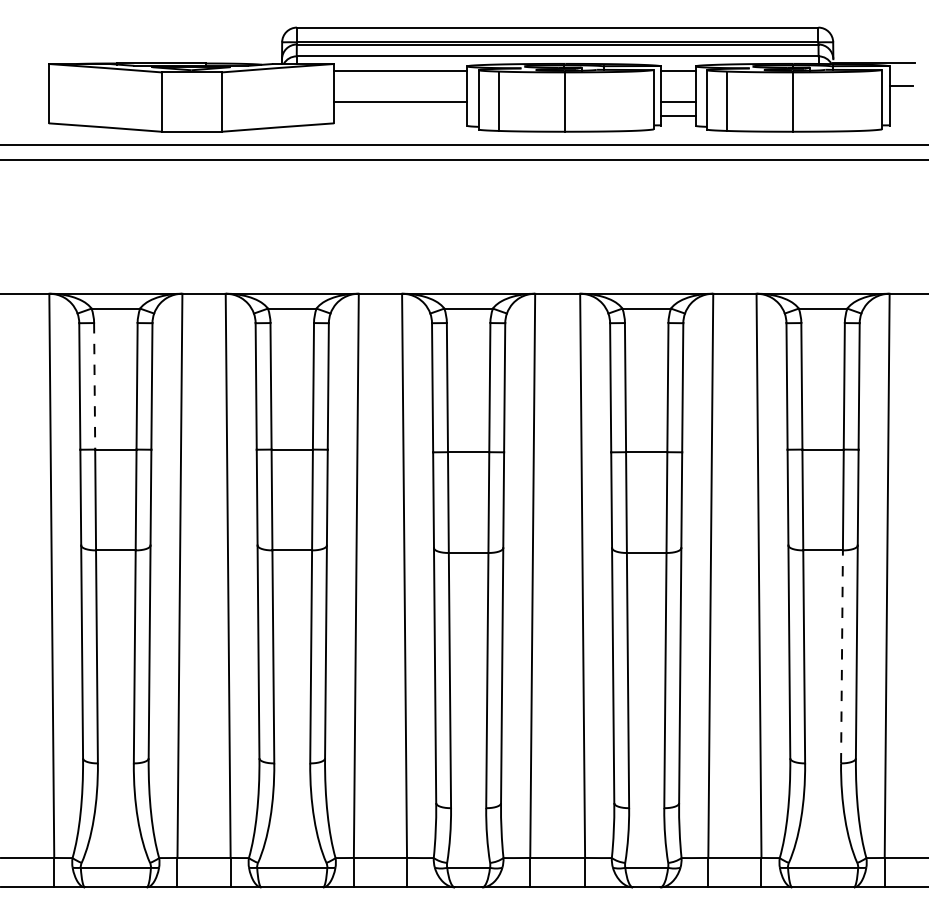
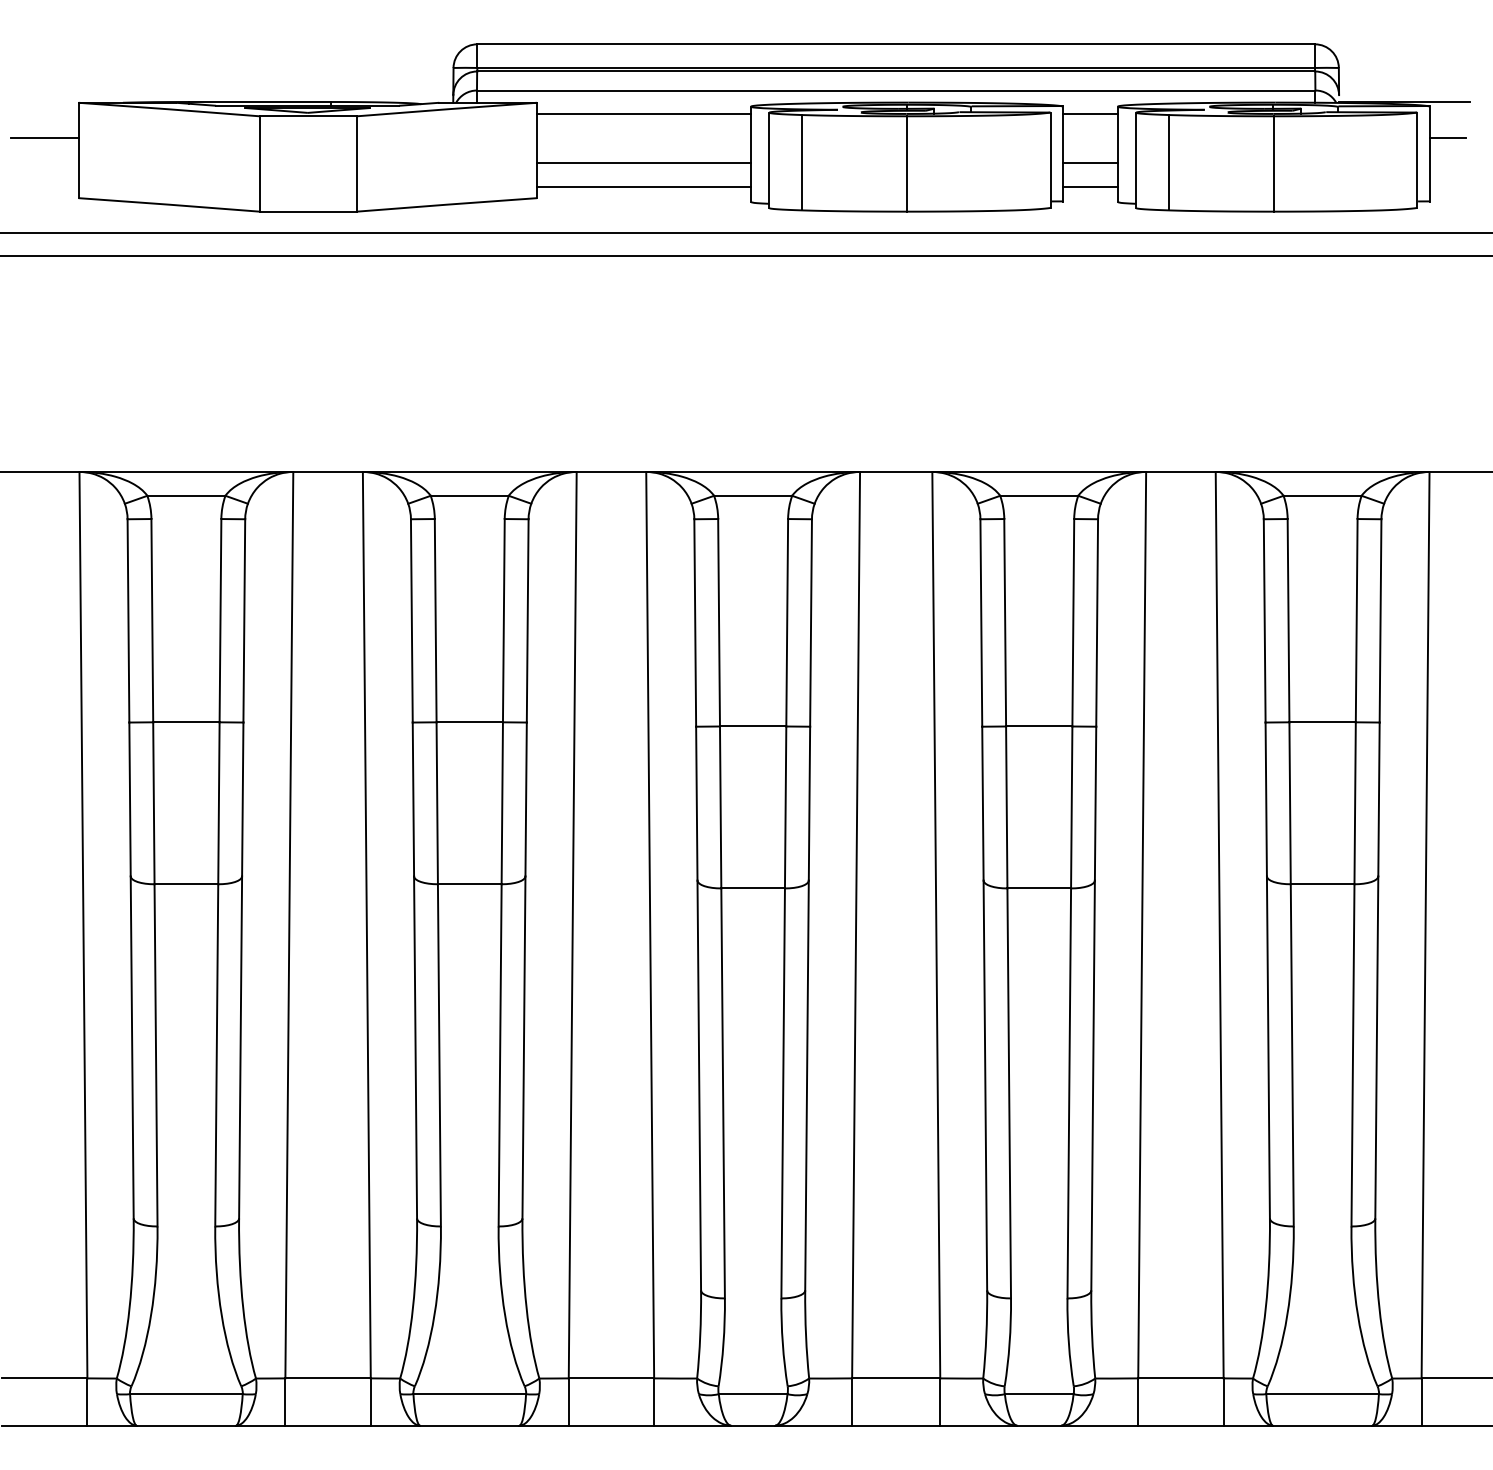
line: (27, 85) -> (44, 137), added
line: (400, 116) -> (643, 187), added
line: (94, 386) -> (152, 620), dashed -> solid
line: (841, 656) -> (1352, 1054), dashed -> solid

